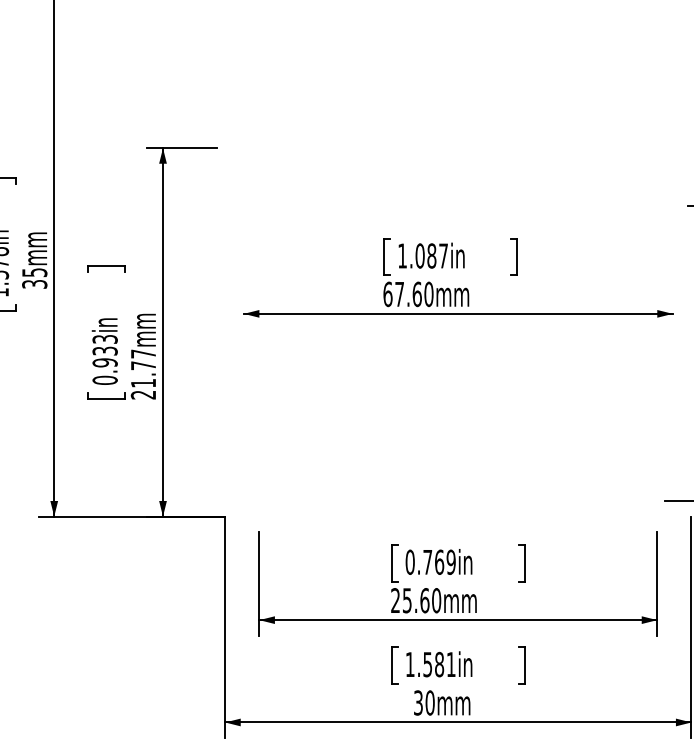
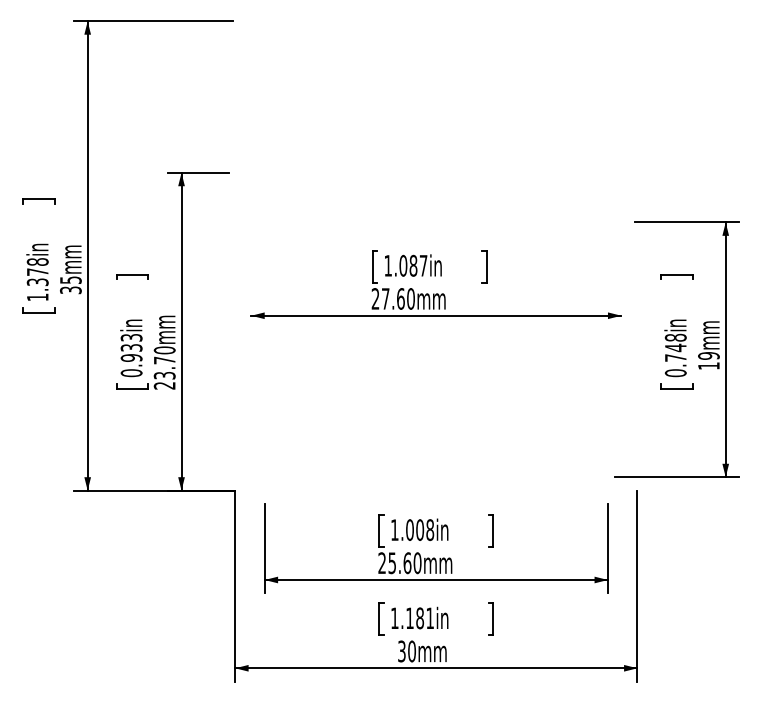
text: (387, 293) -> (375, 298), 67.60mm -> 27.60mm
text: (143, 368) -> (164, 362), 21.77mm -> 23.70mm
text: (430, 562) -> (412, 530), 0.769in -> 1.008in
text: (427, 664) -> (409, 618), 1.581in -> 1.181in

